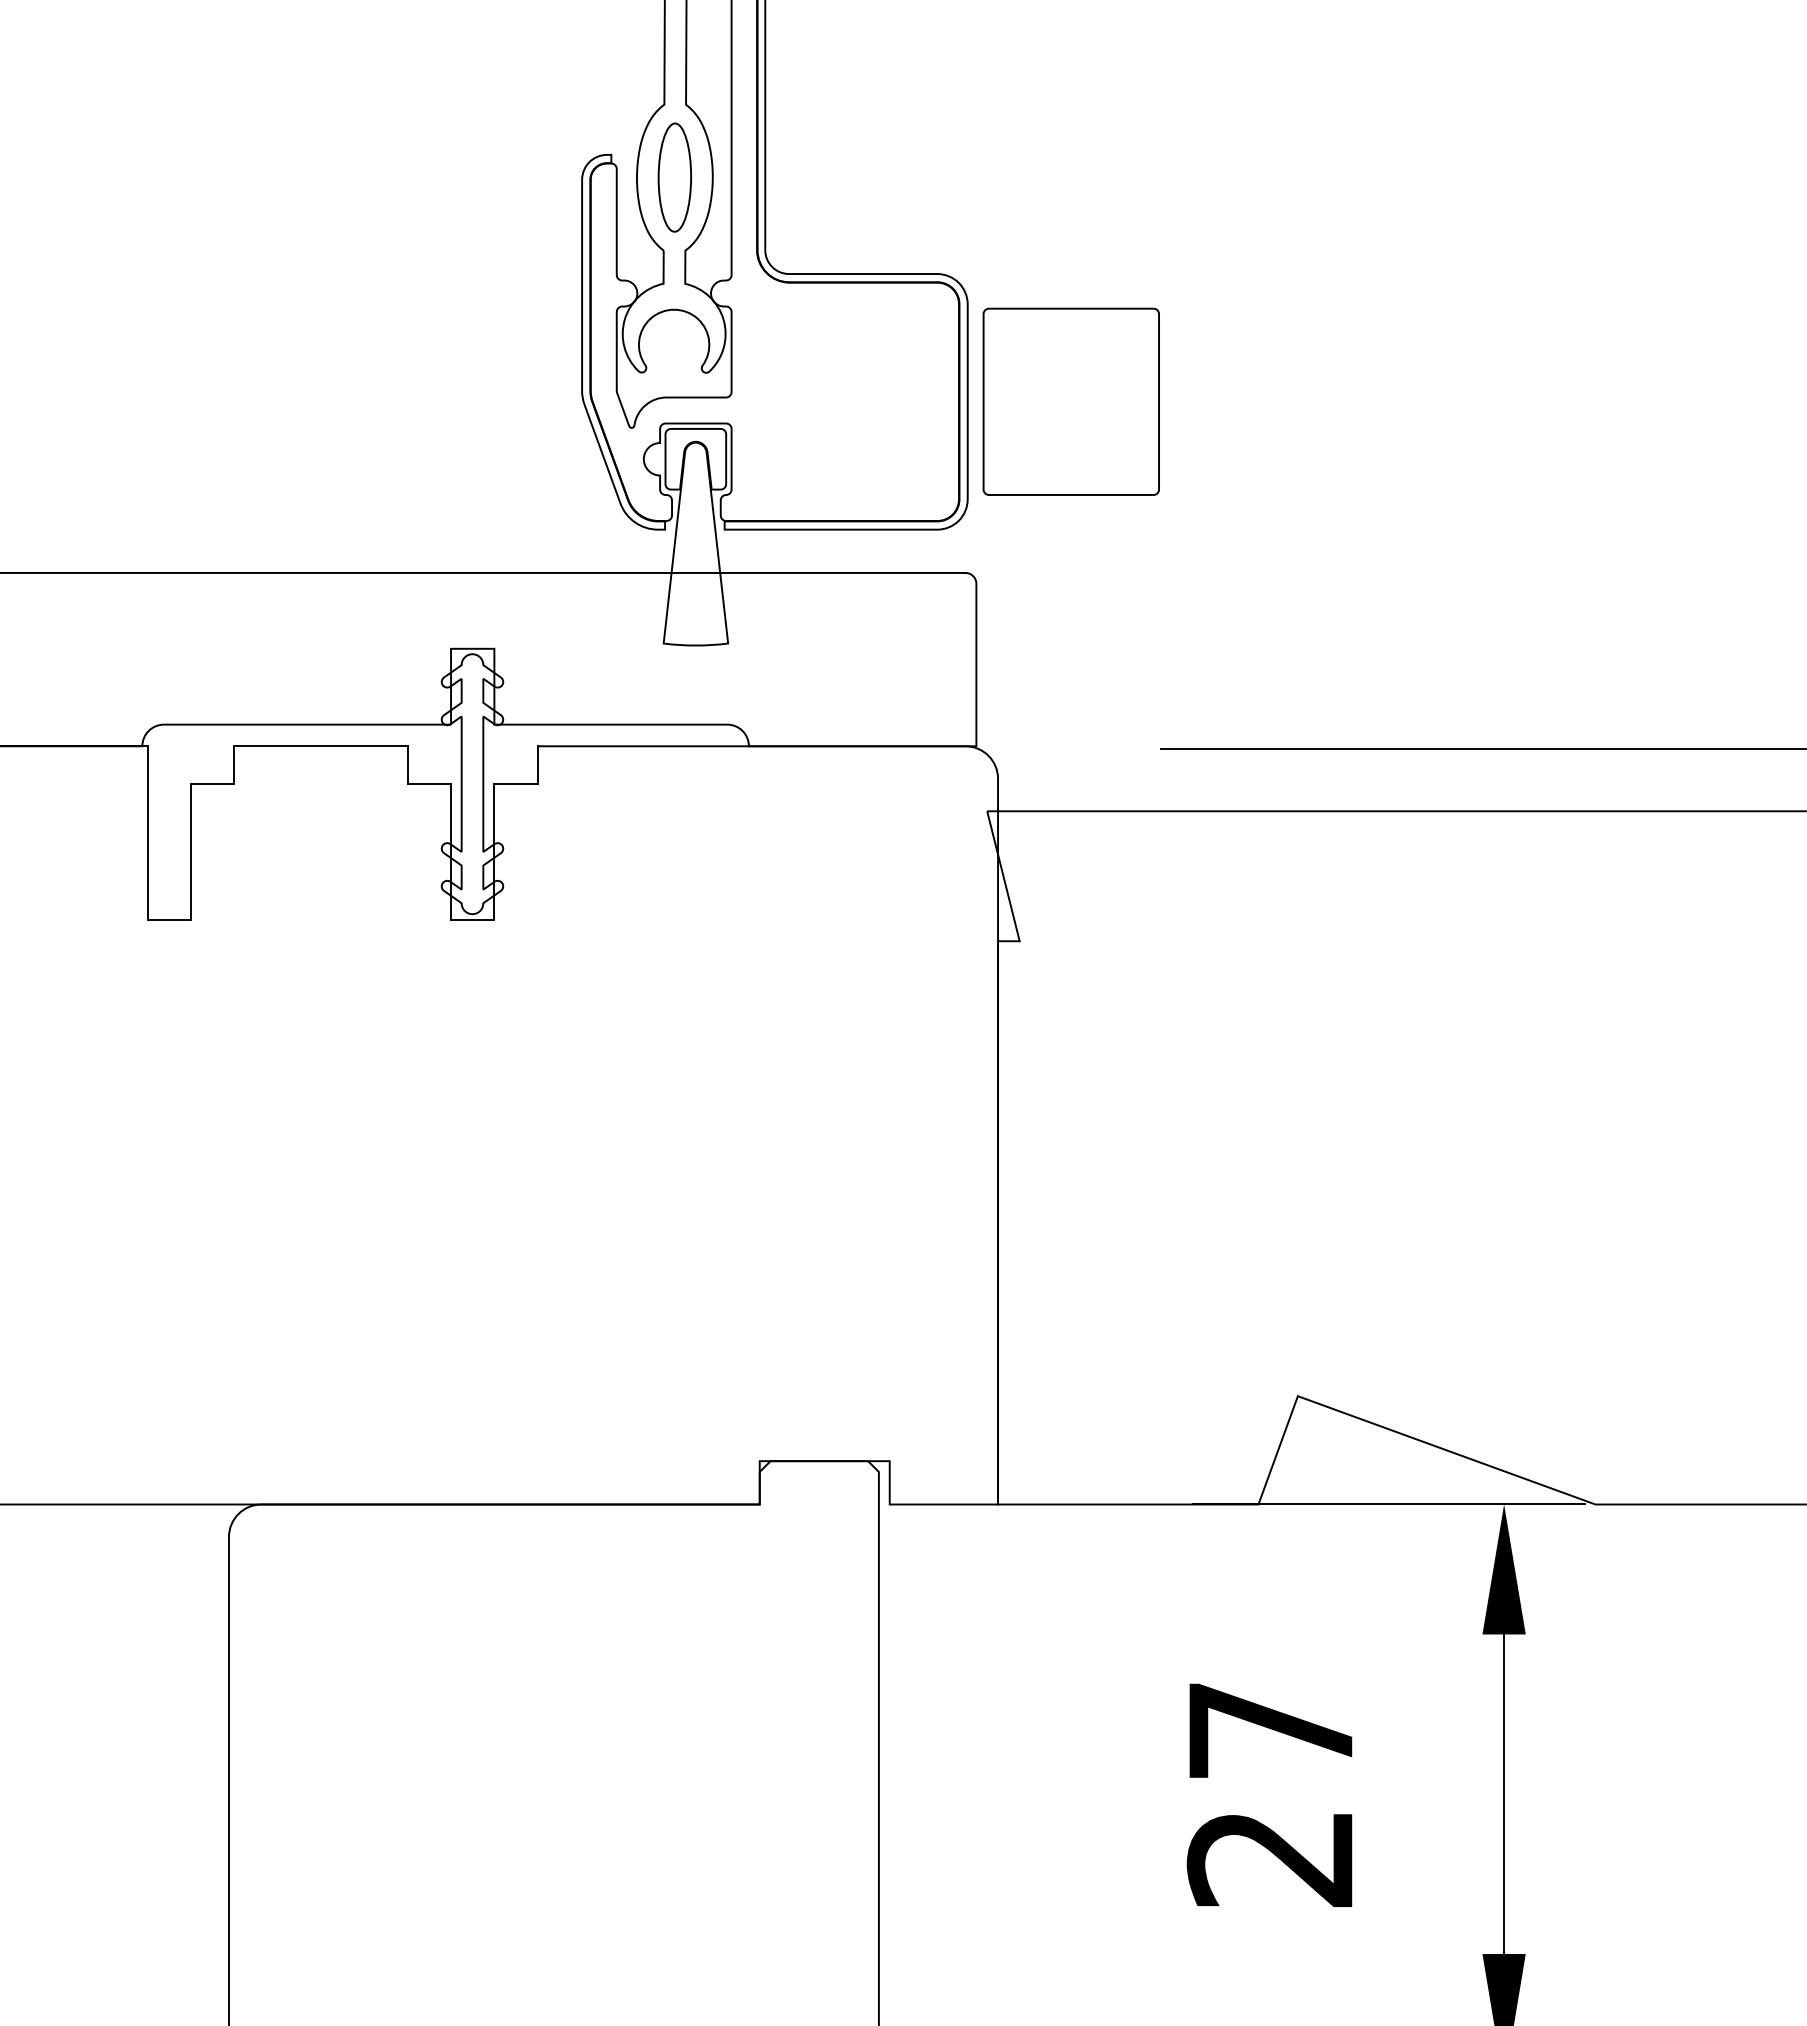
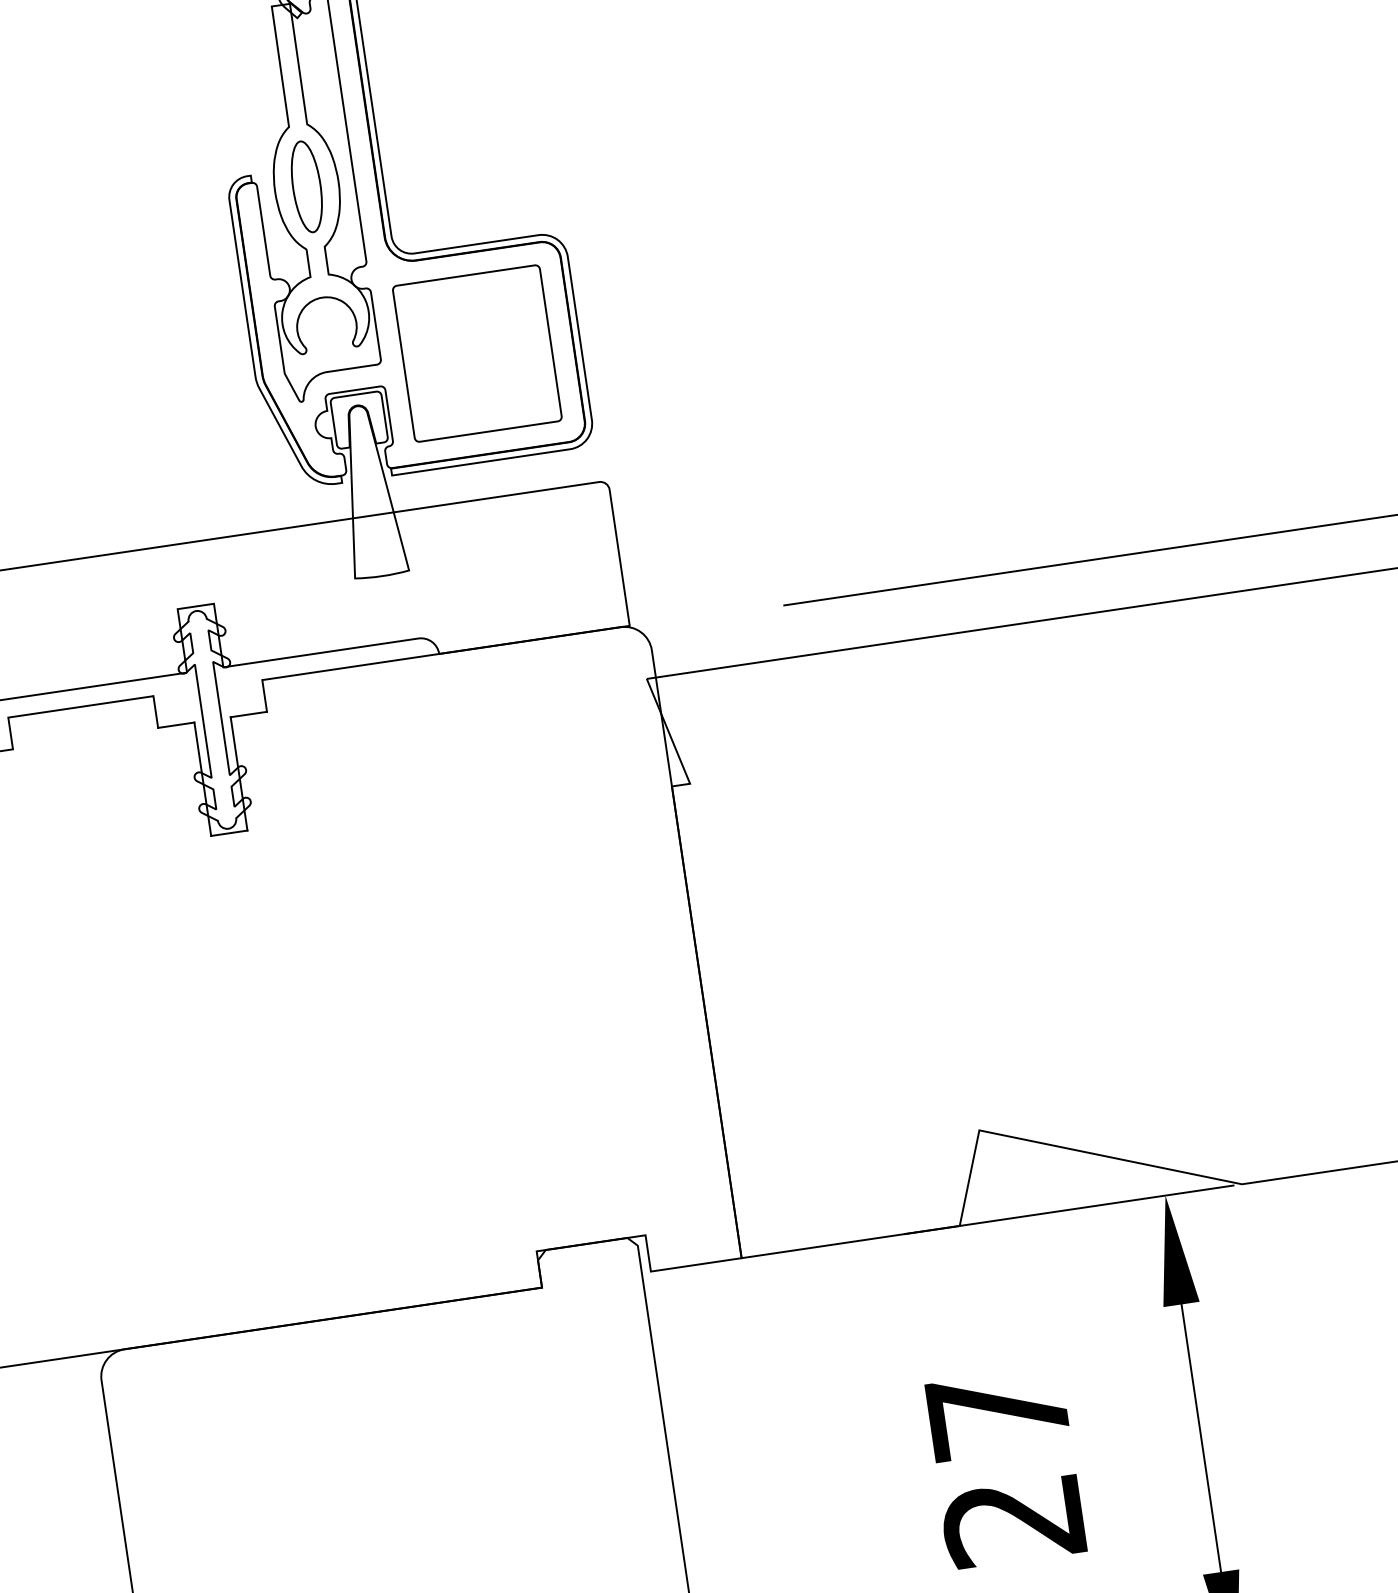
part: (1070, 401) -> (476, 353), moved

